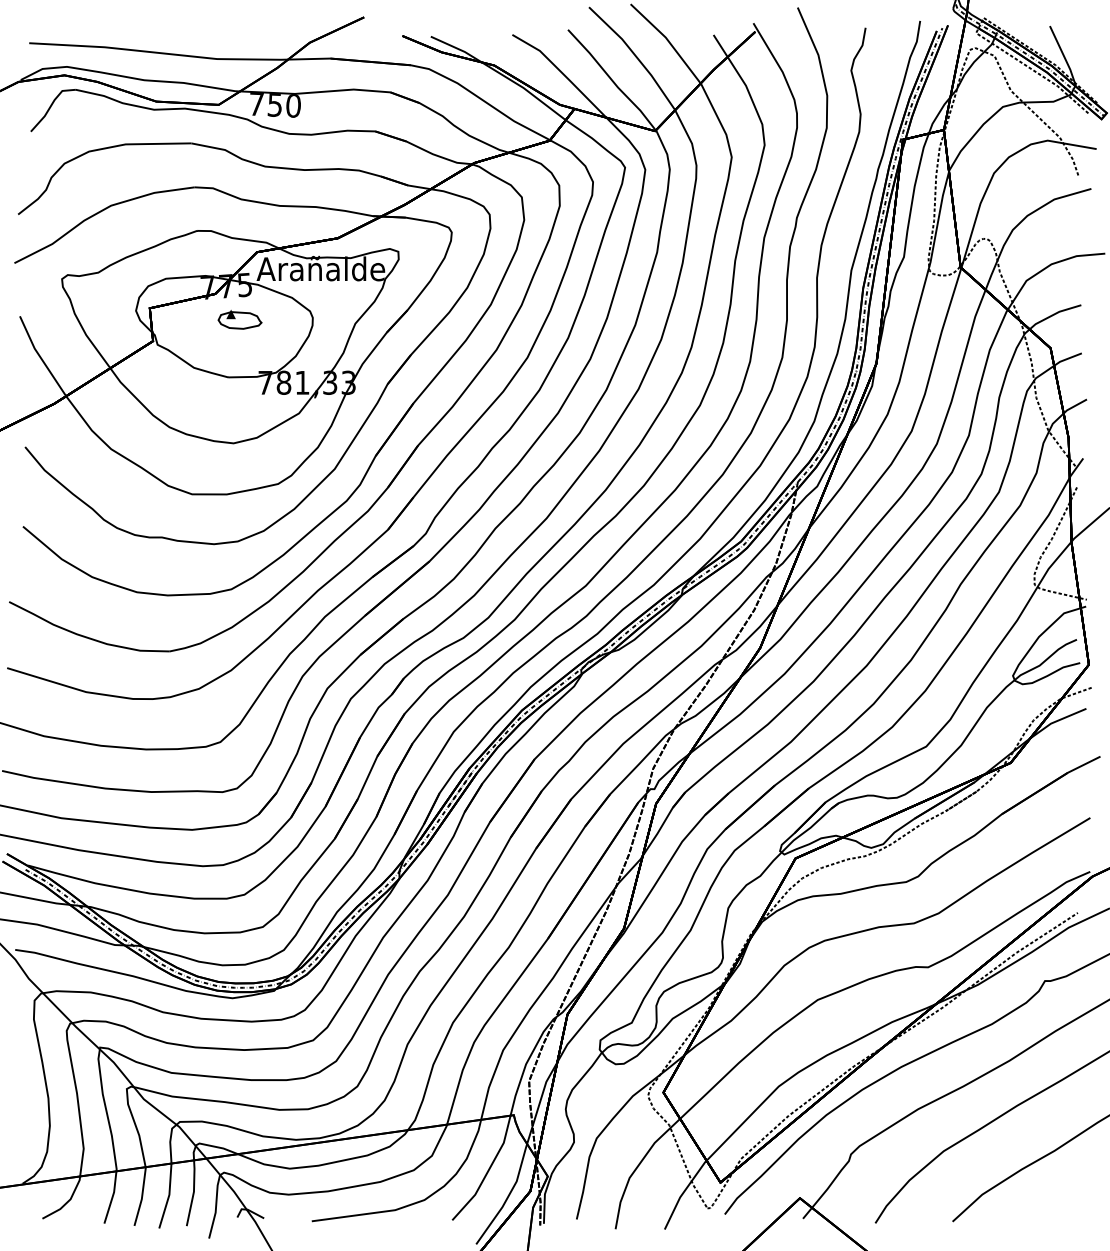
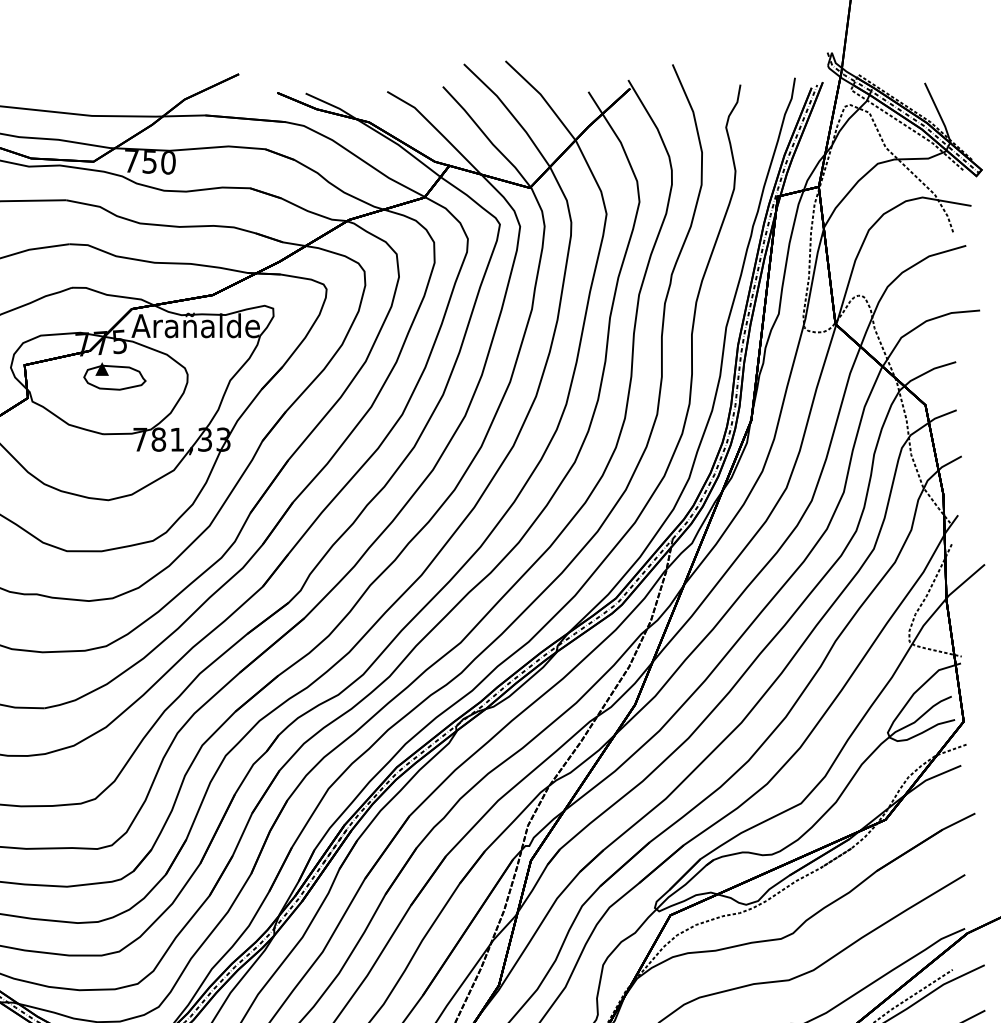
part: (239, 319) -> (114, 376), size x1.43

